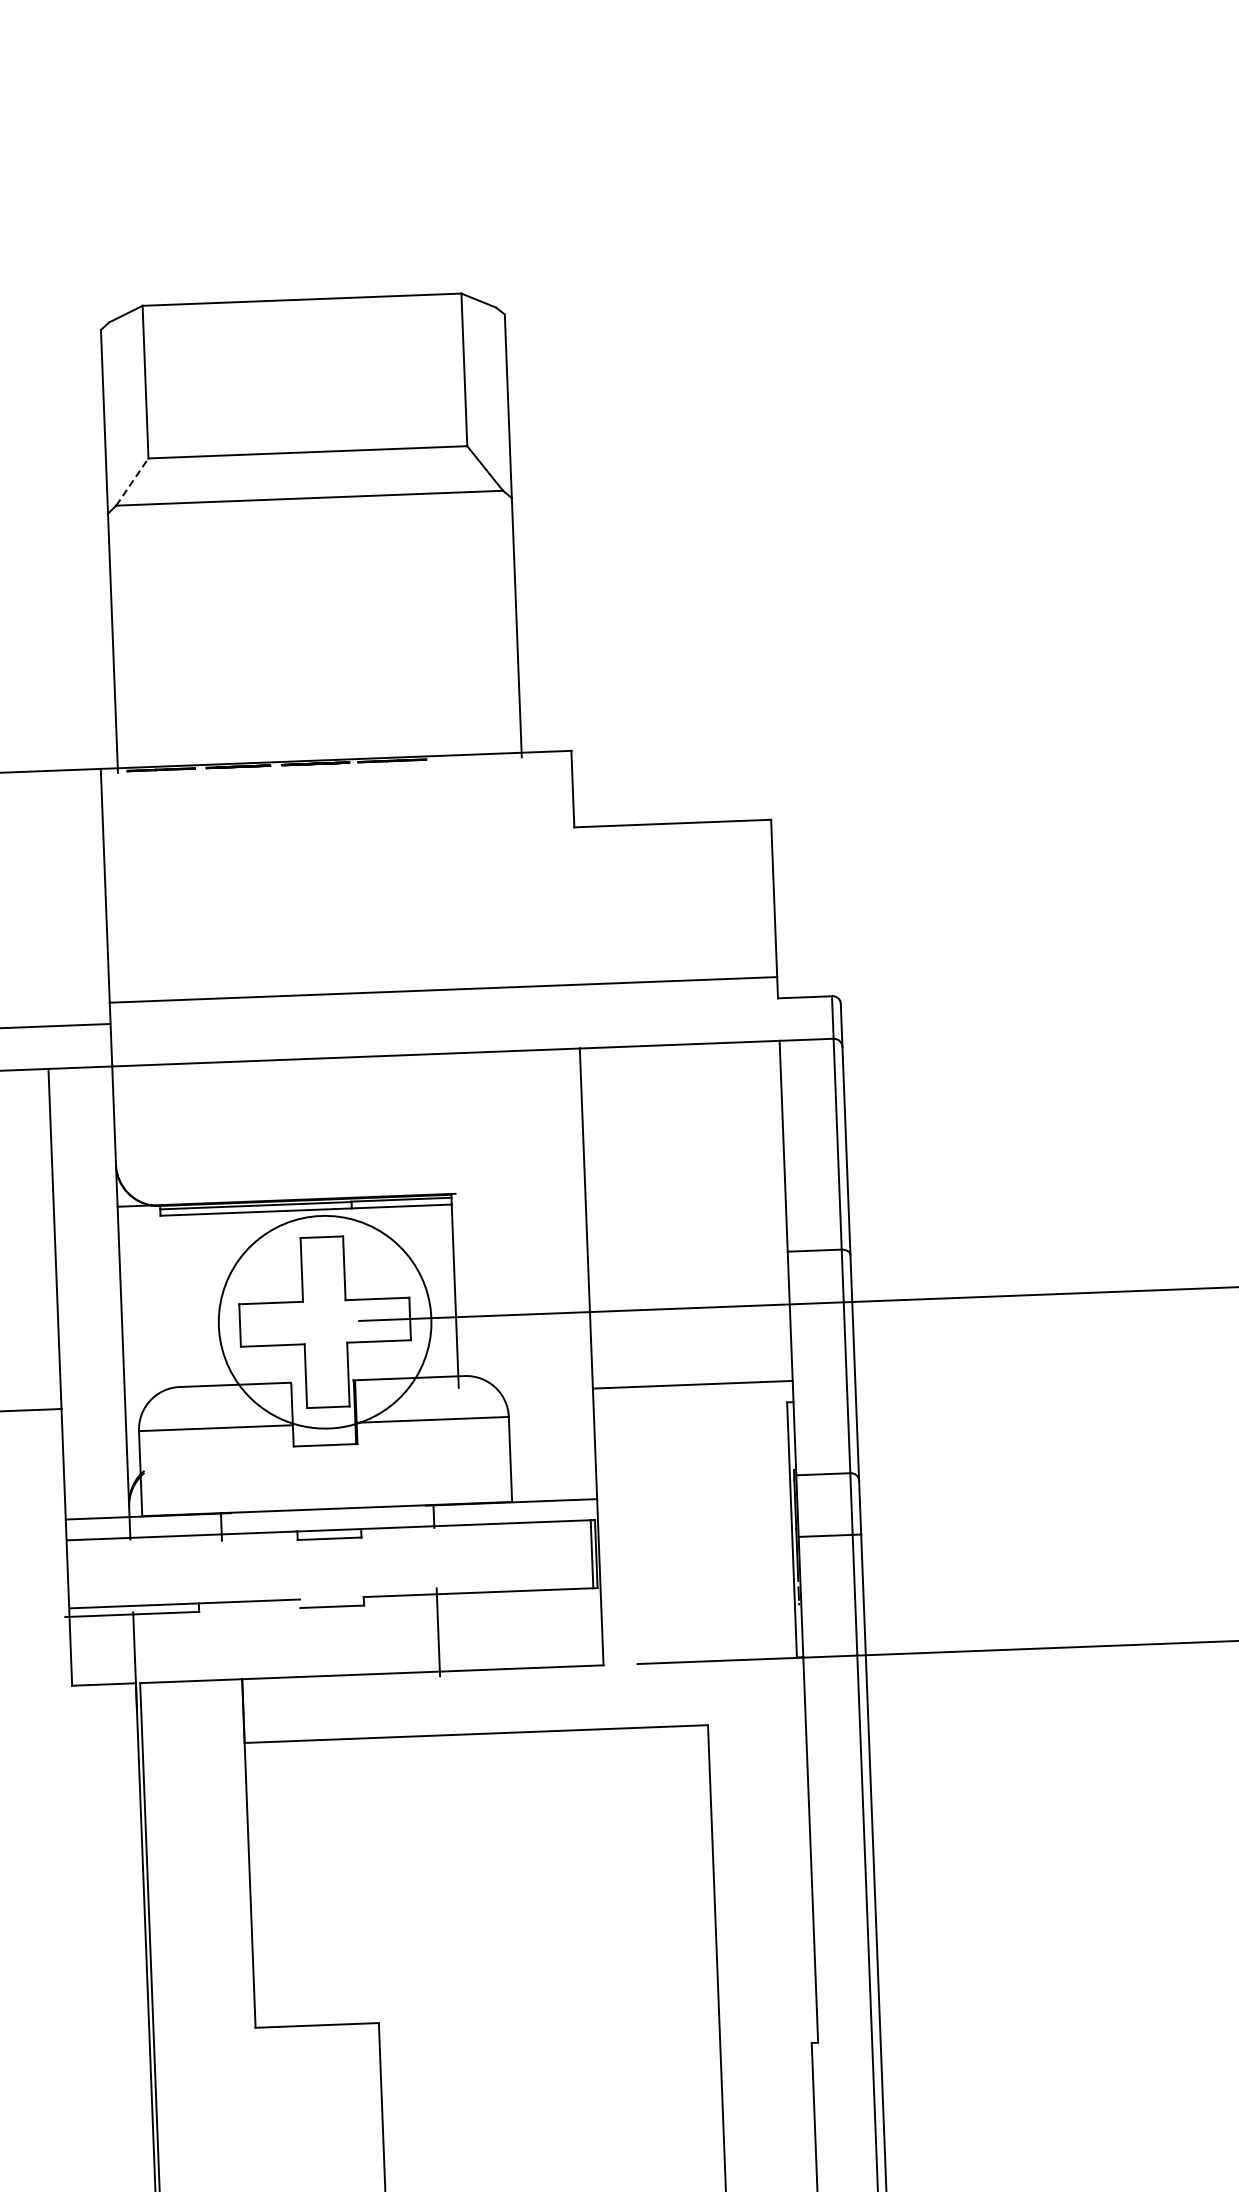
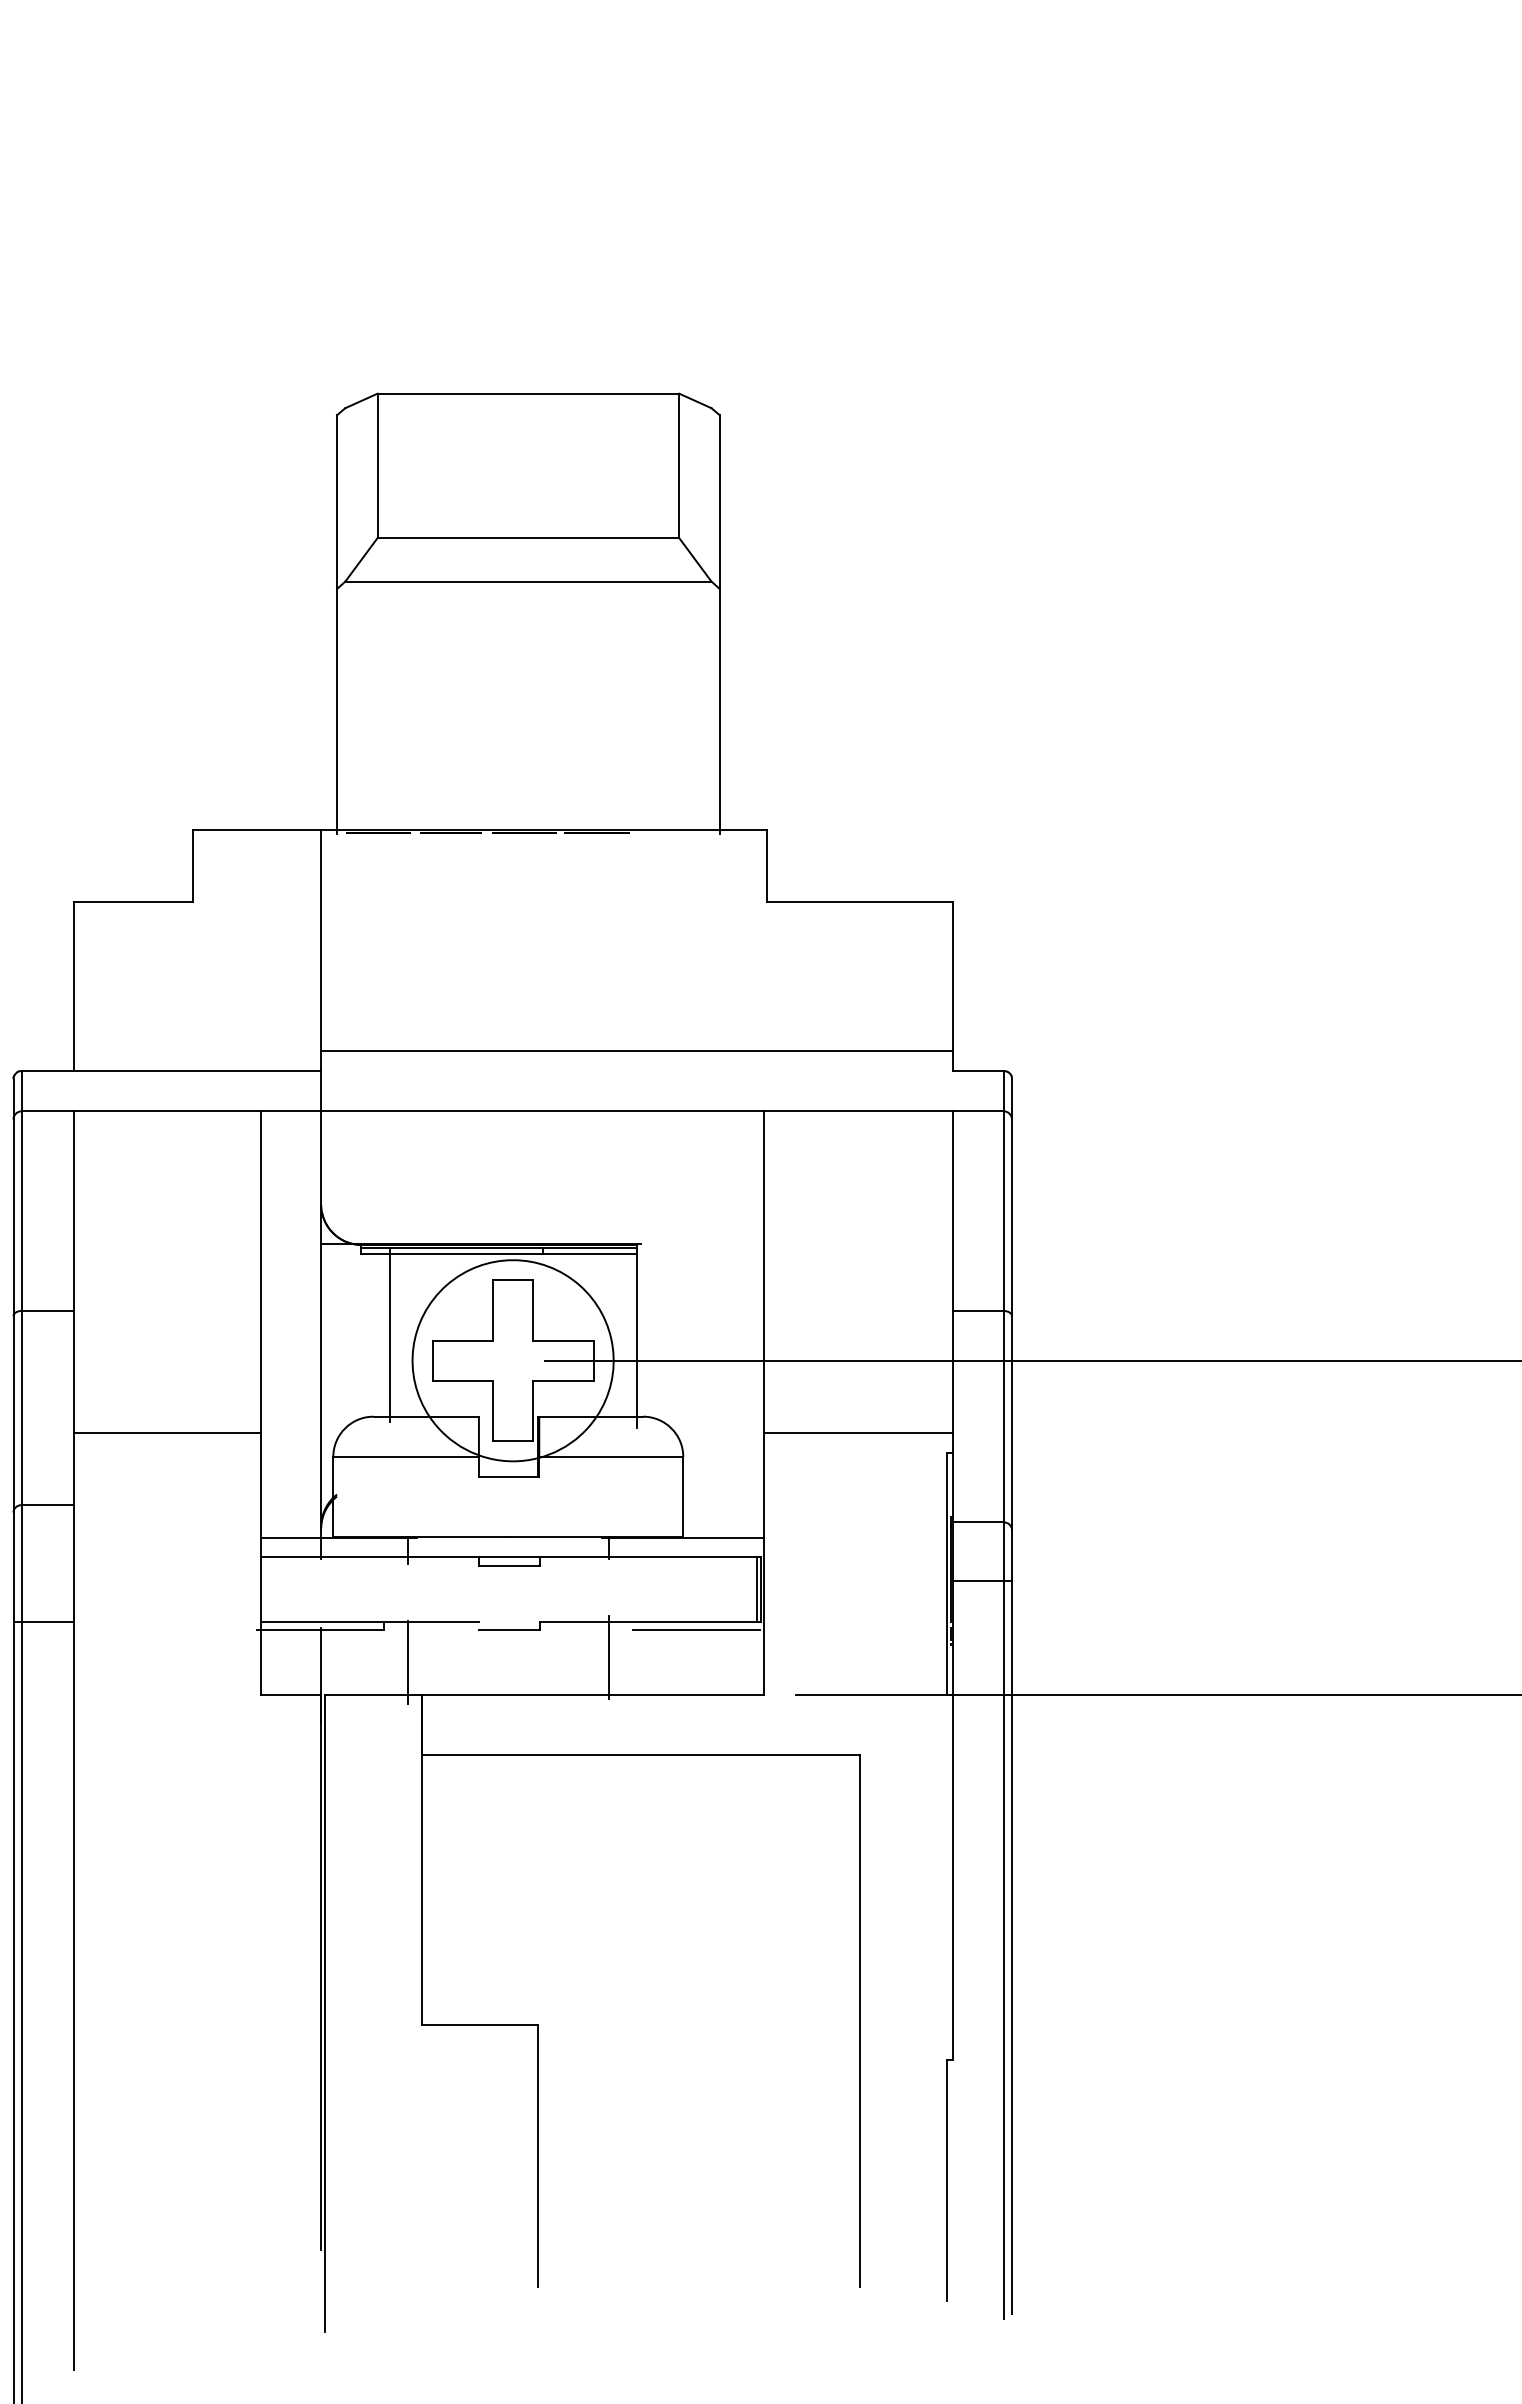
line: (132, 481) -> (361, 559), dashed -> solid
line: (193, 1300) -> (389, 1335), added
line: (529, 1598) -> (696, 1629), added
line: (225, 1644) -> (407, 1661), added

